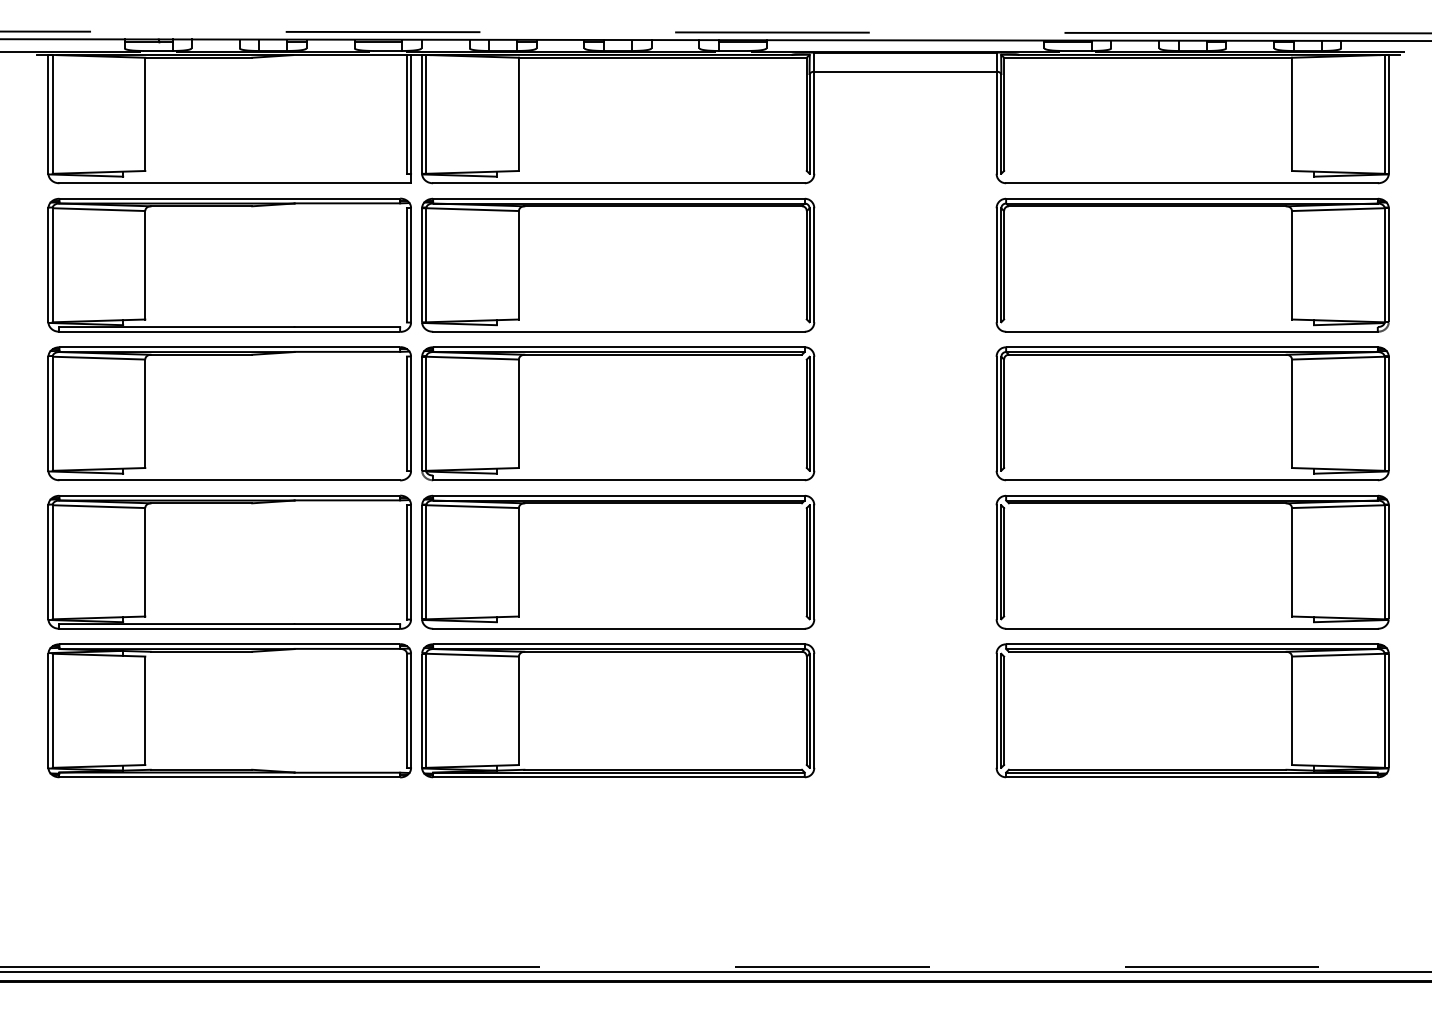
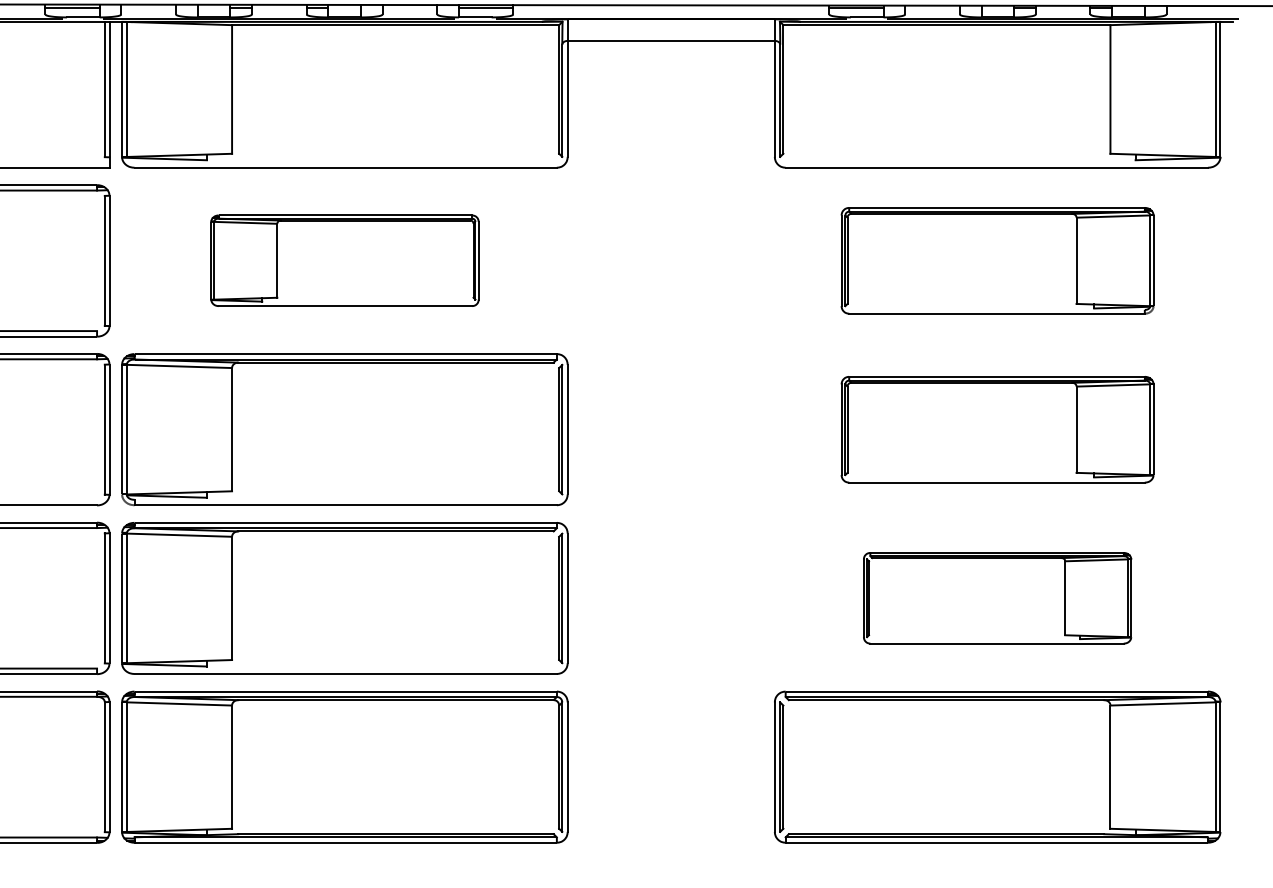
part: (618, 264) -> (345, 260), size x0.6
part: (1192, 264) -> (997, 260), size x0.7
part: (1192, 413) -> (997, 429), size x0.7
part: (1192, 561) -> (997, 597), size x0.6

